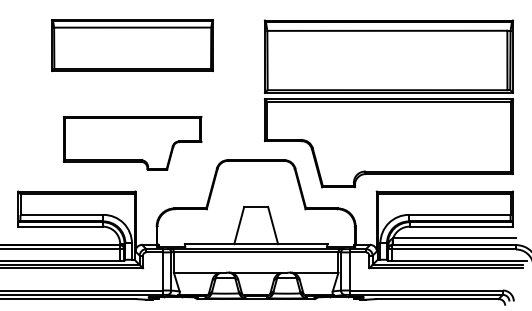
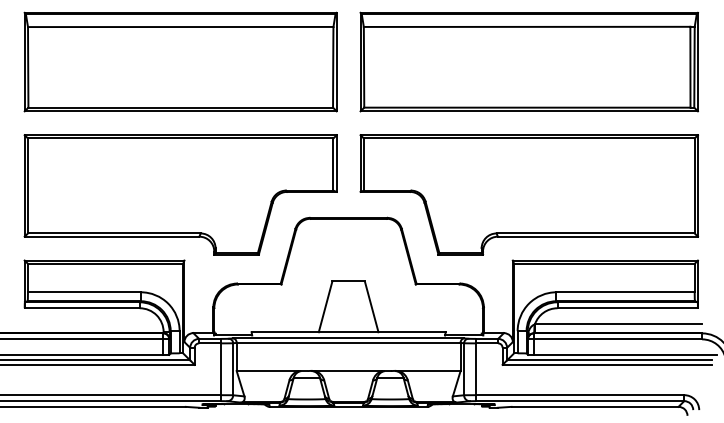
part: (132, 45) -> (180, 61), size x1.43
part: (388, 56) -> (528, 61), moved
part: (132, 143) -> (180, 194), size x1.67

